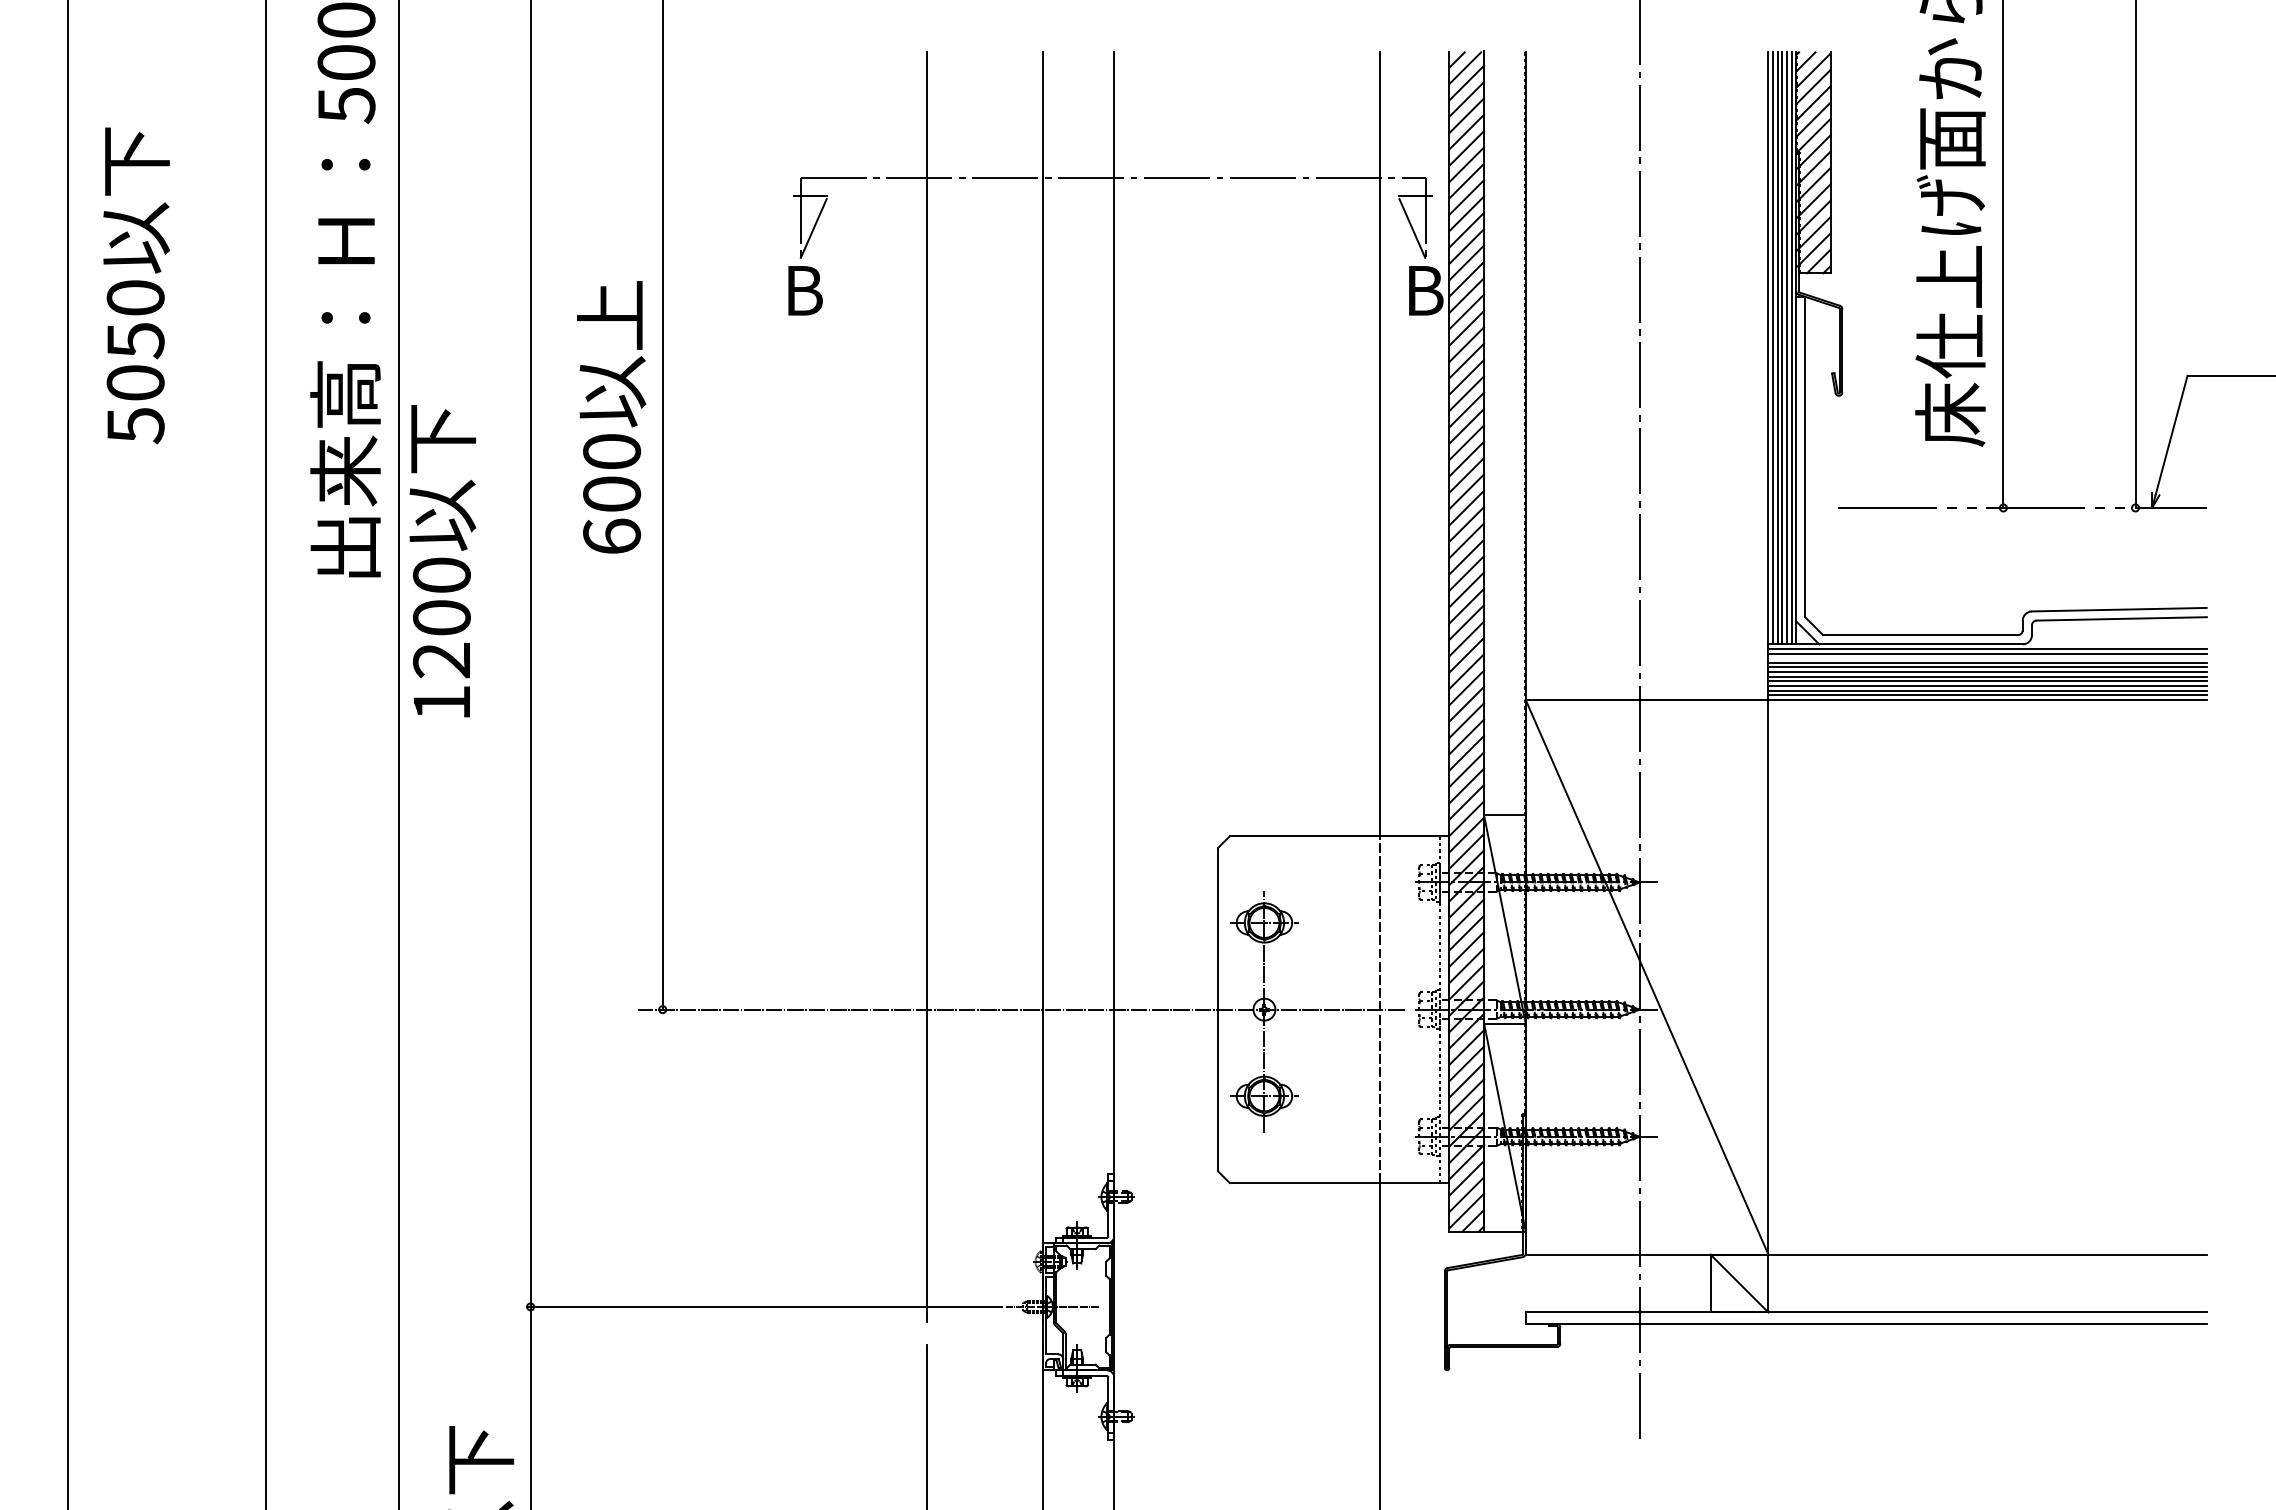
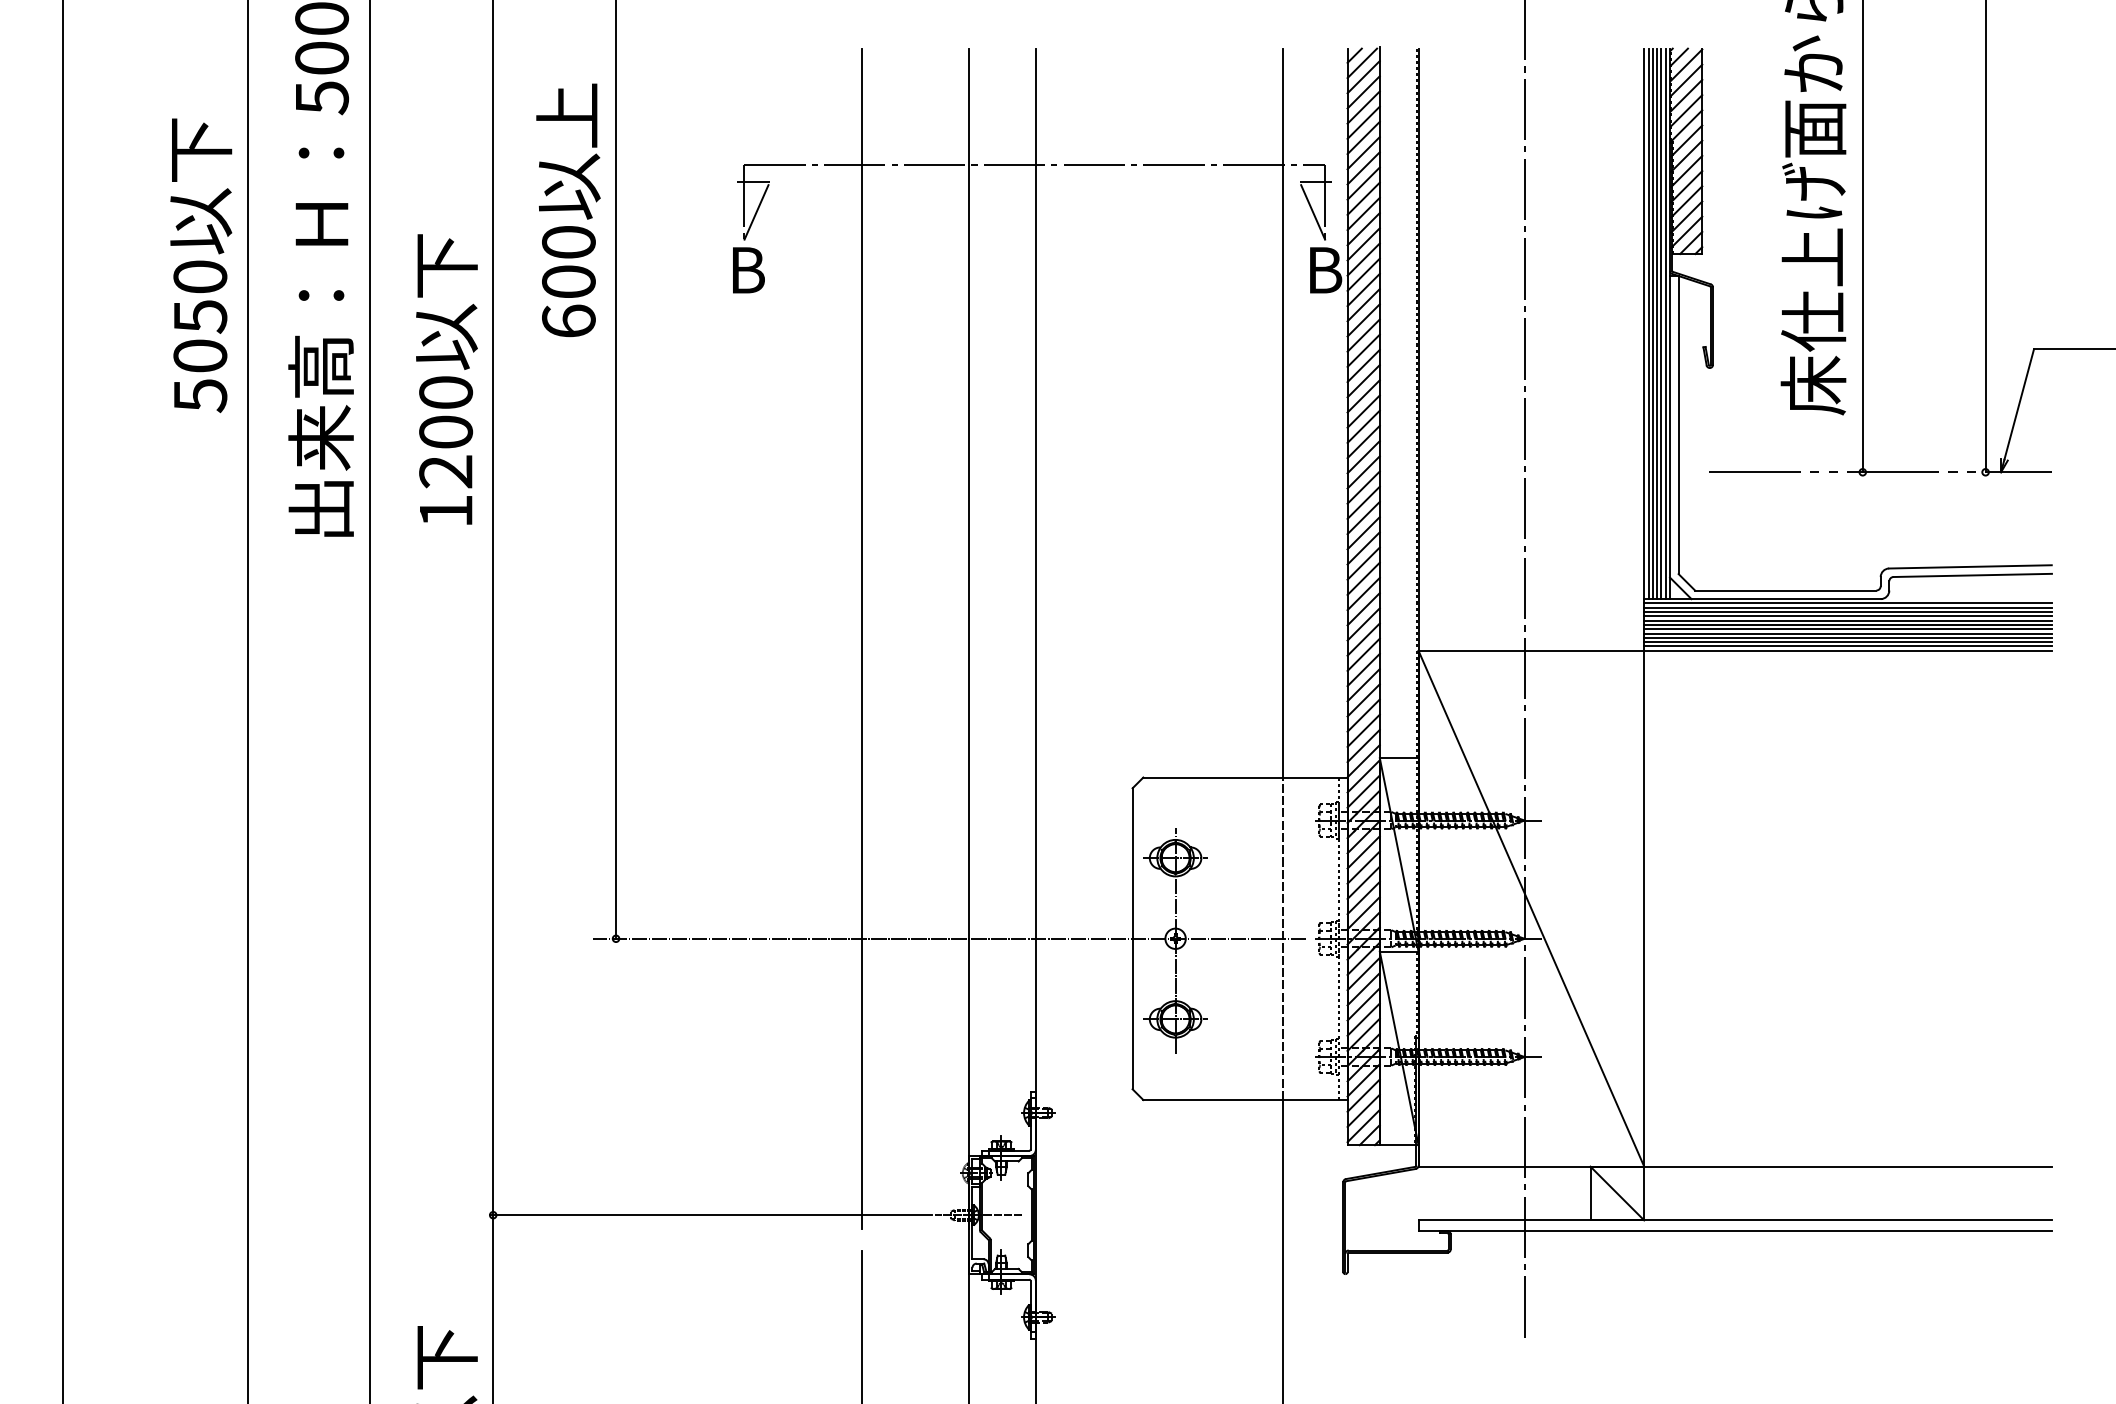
text: (136, 285) -> (201, 265), moved
text: (611, 417) -> (568, 210), moved
text: (442, 561) -> (446, 379), moved
line: (1987, 658) -> (1847, 612), added

